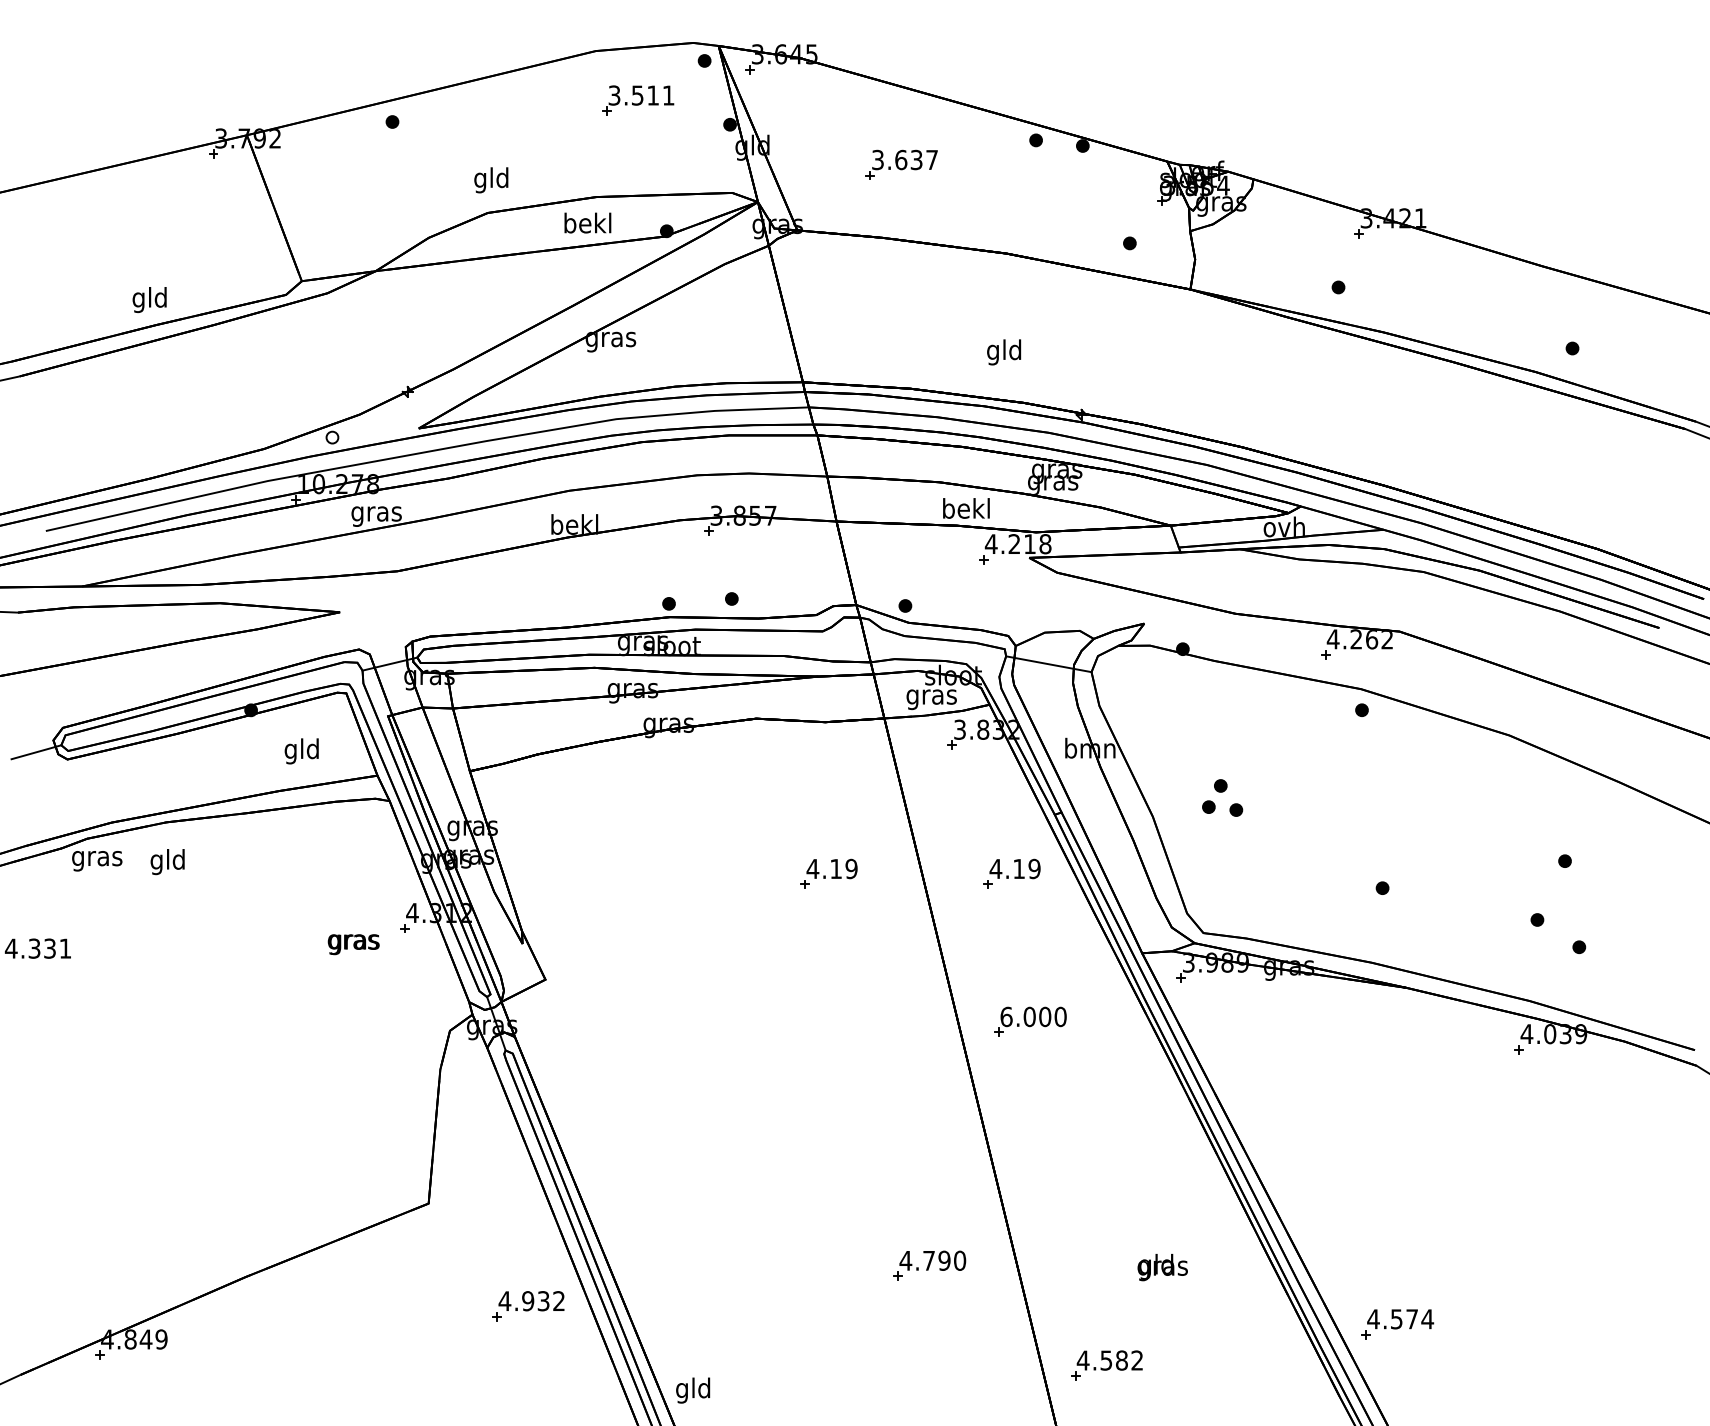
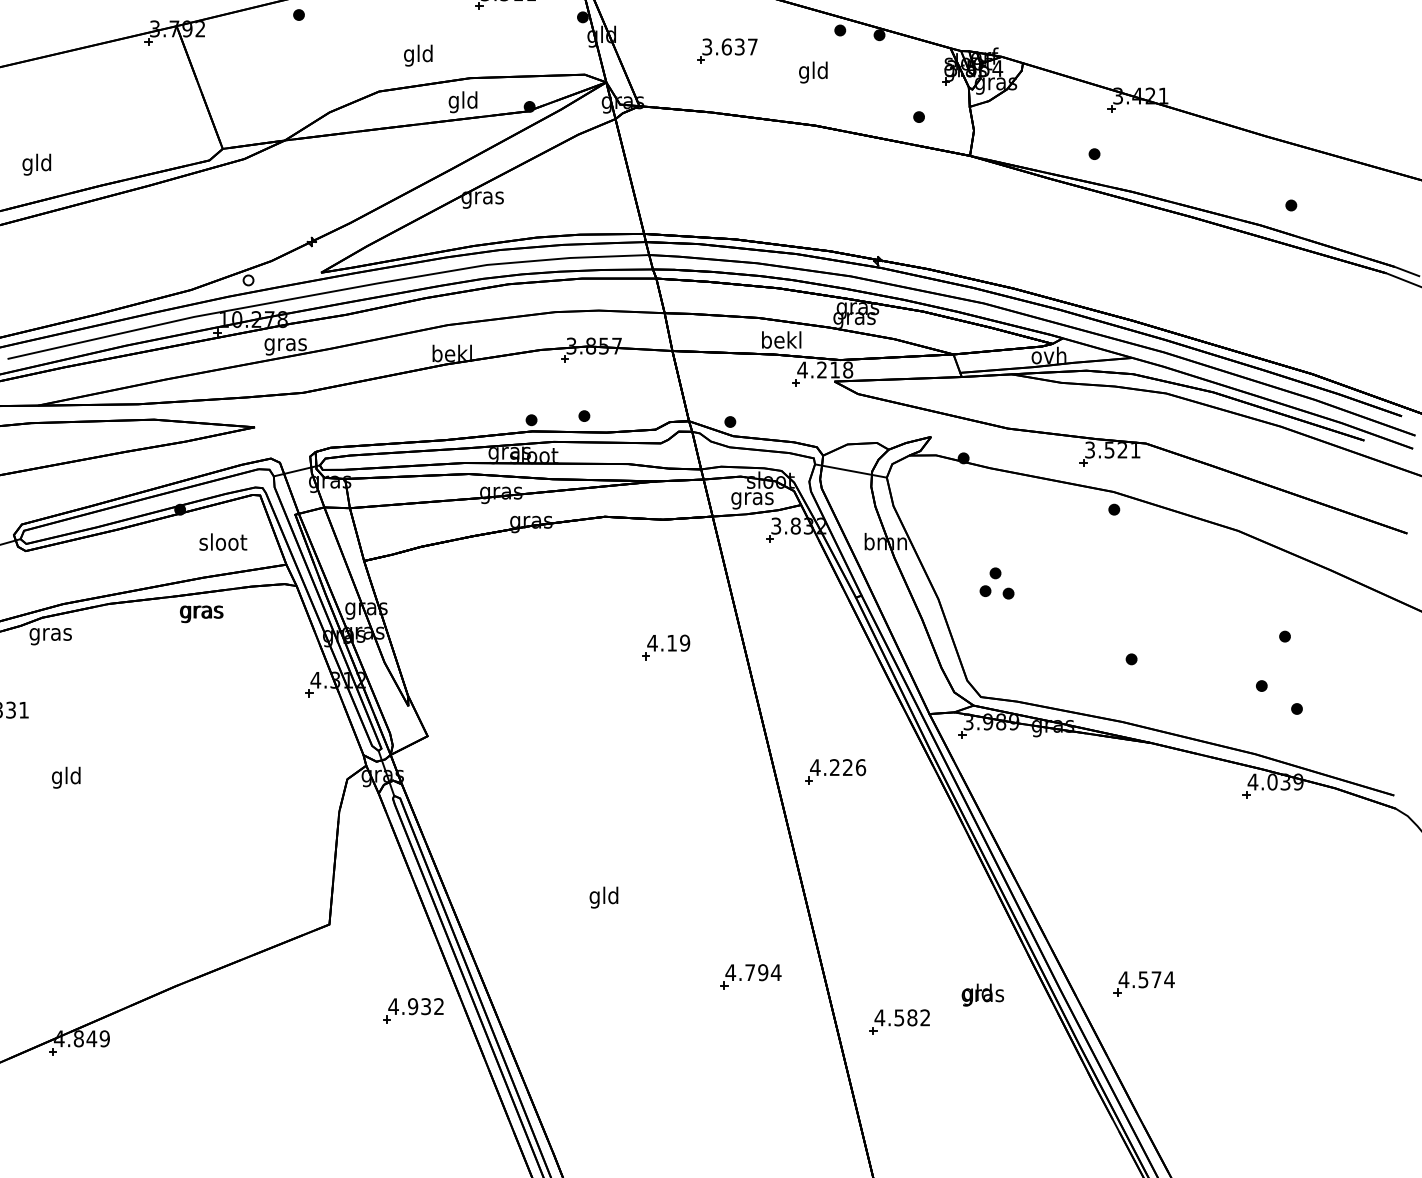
text: (491, 180) -> (418, 55), moved
text: (587, 225) -> (463, 102), bekl -> gld
text: (149, 299) -> (36, 164), moved
text: (1004, 352) -> (813, 72), moved
text: (1359, 639) -> (1112, 450), 4.262 -> 3.521
text: (302, 751) -> (223, 544), gld -> sloot
text: (167, 862) -> (66, 778), moved
part: (1011, 873) -> (819, 646), removed
text: (353, 944) -> (201, 614), moved
text: (1033, 1016) -> (838, 767), 6.000 -> 4.226
text: (959, 1260) -> (775, 972), 4.790 -> 4.794
text: (1162, 1267) -> (982, 995), moved
part: (1397, 1324) -> (1144, 984), moved
part: (1106, 1365) -> (899, 1022), moved
text: (693, 1390) -> (604, 897), moved

